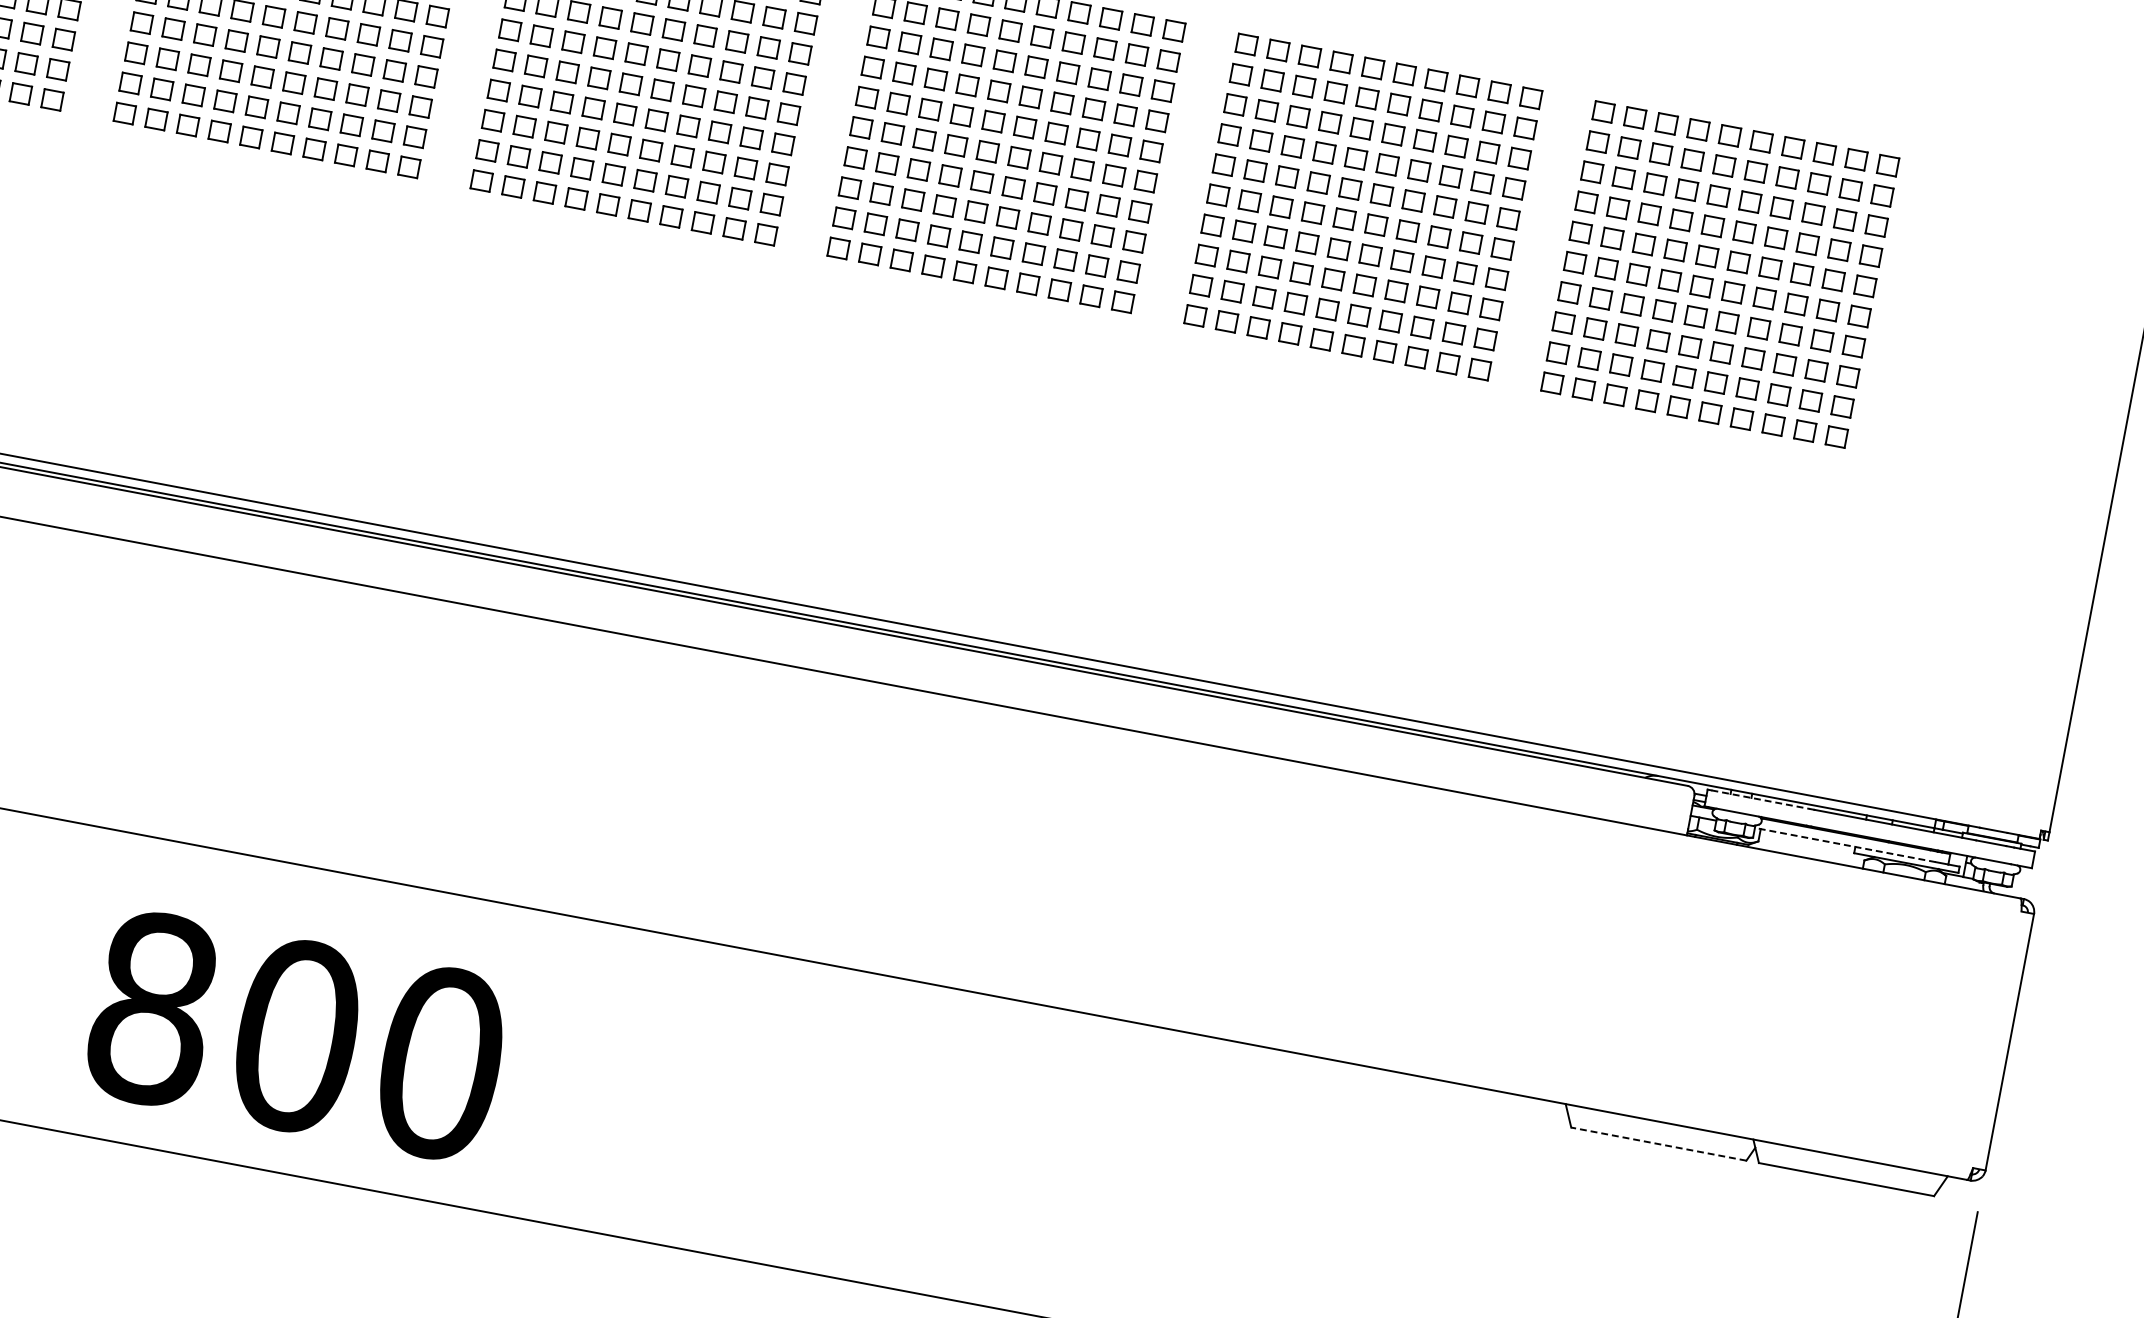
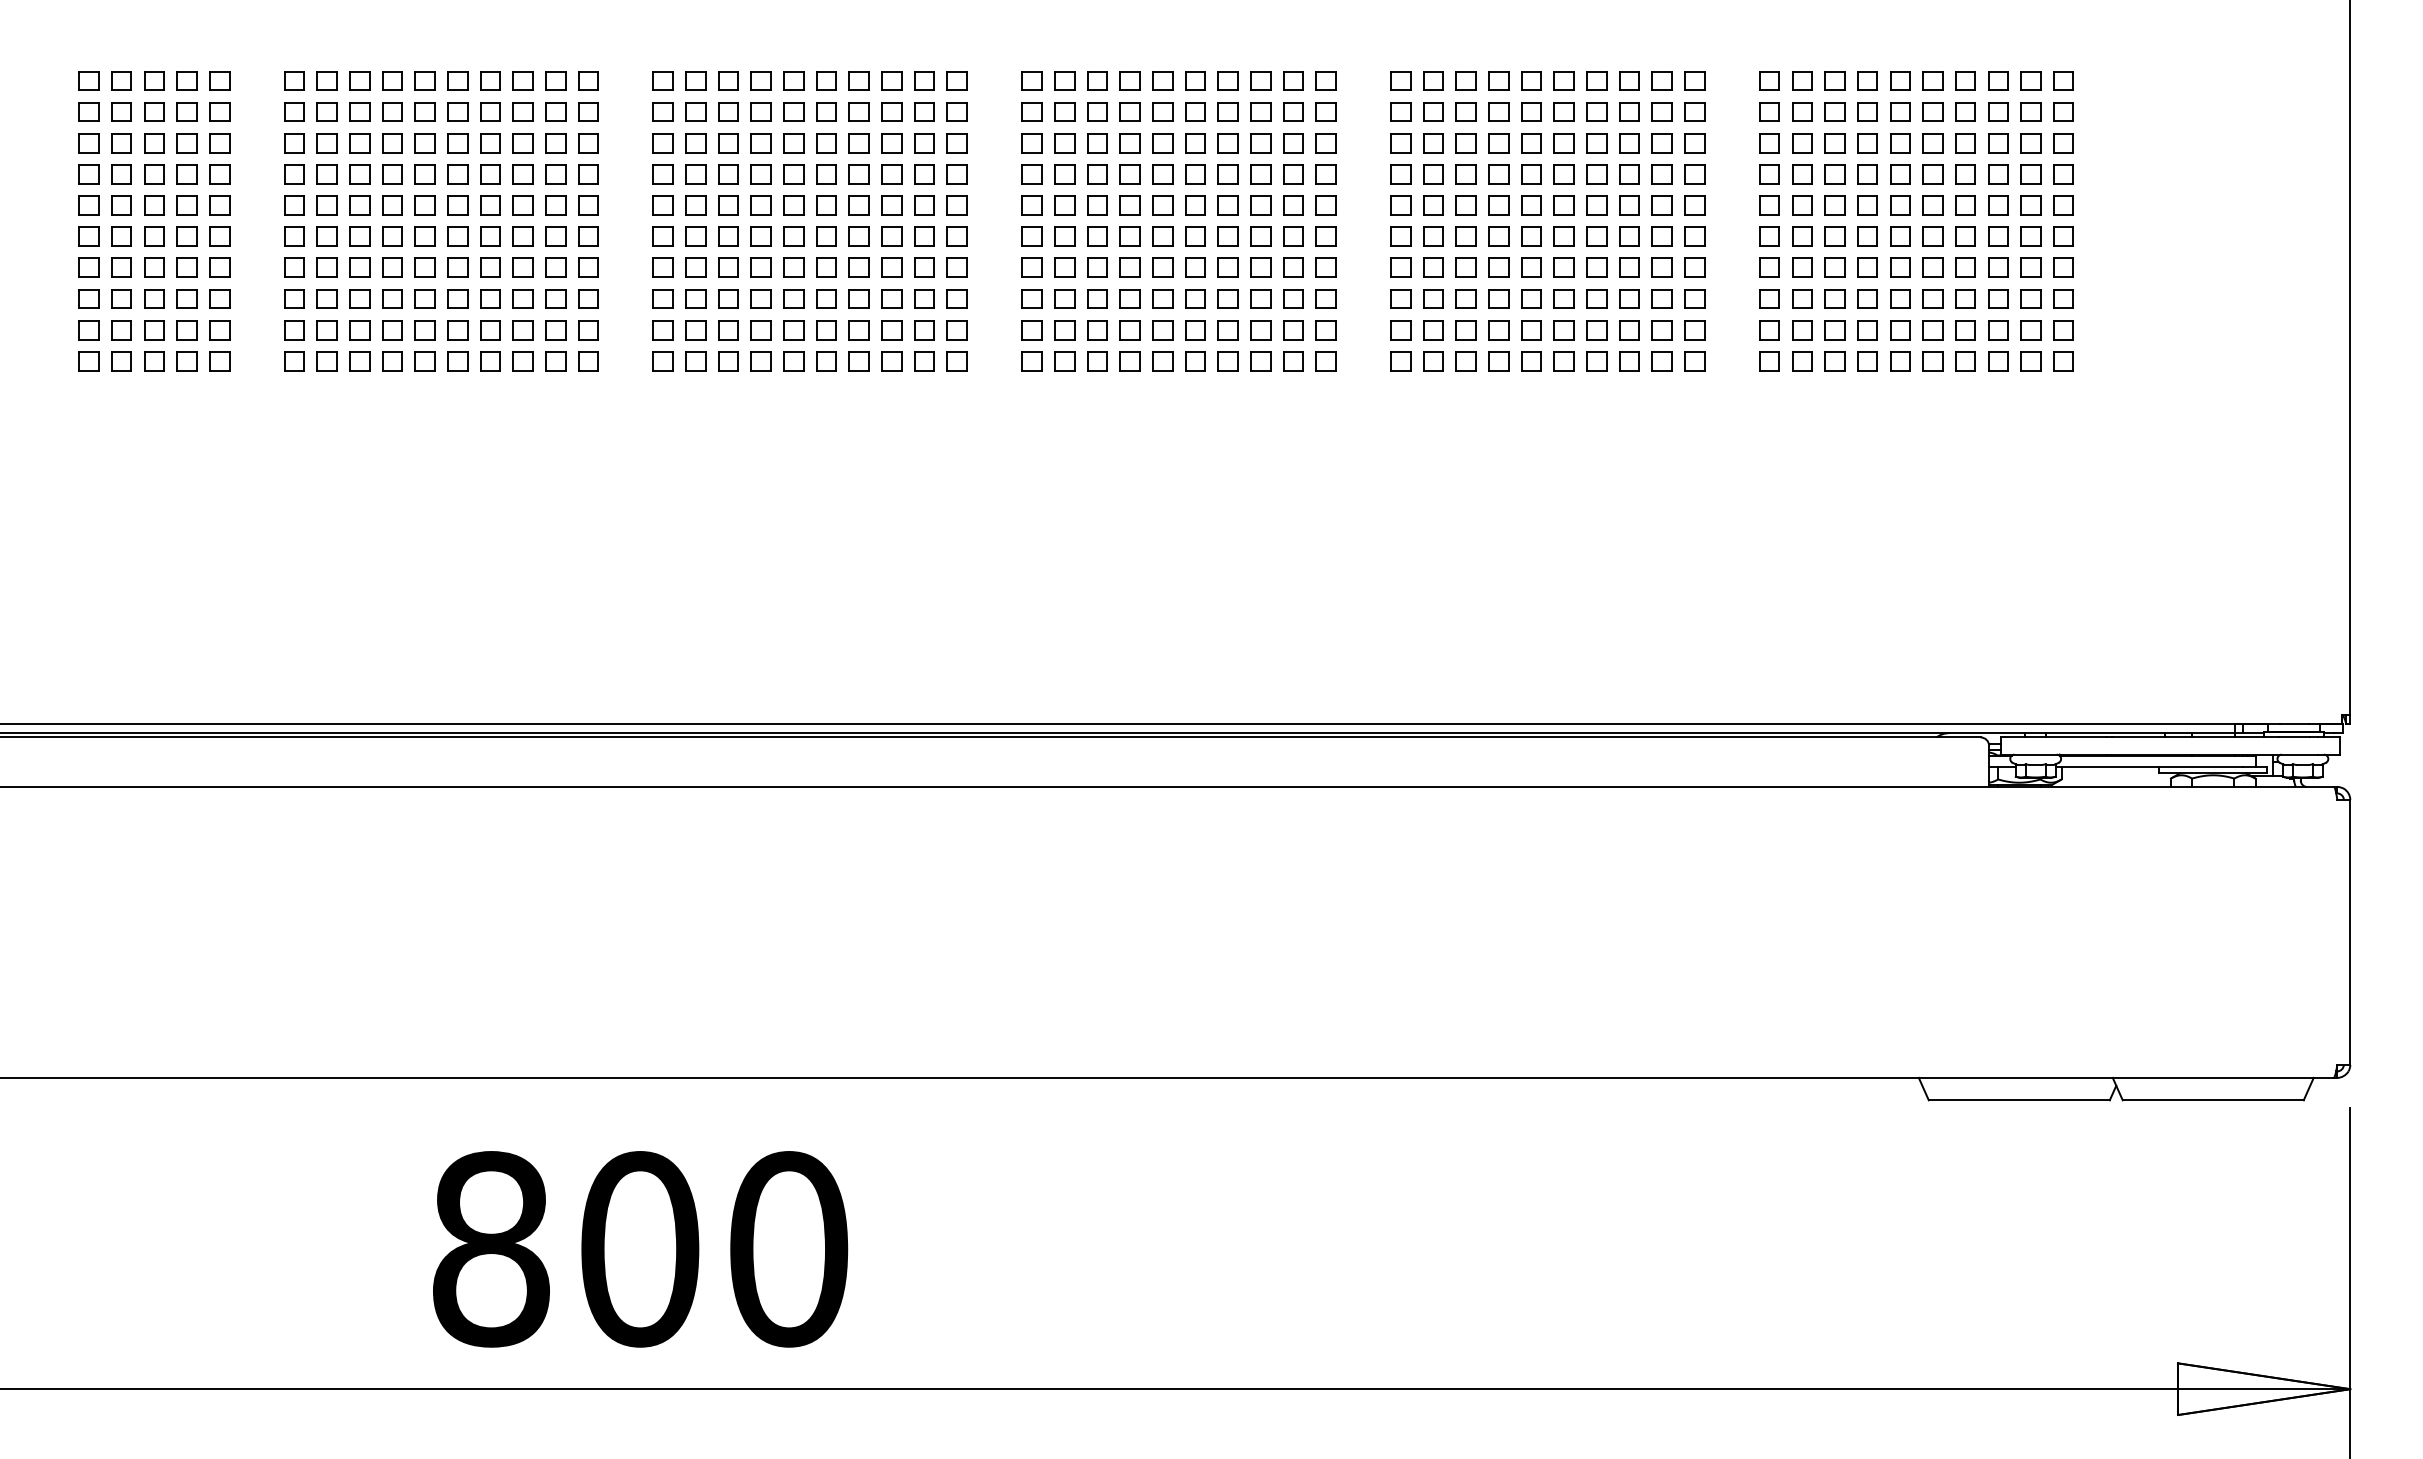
line: (1760, 799) -> (2055, 737), dashed -> solid
line: (1844, 844) -> (2148, 766), dashed -> solid
line: (1658, 1144) -> (2019, 1100), dashed -> solid

